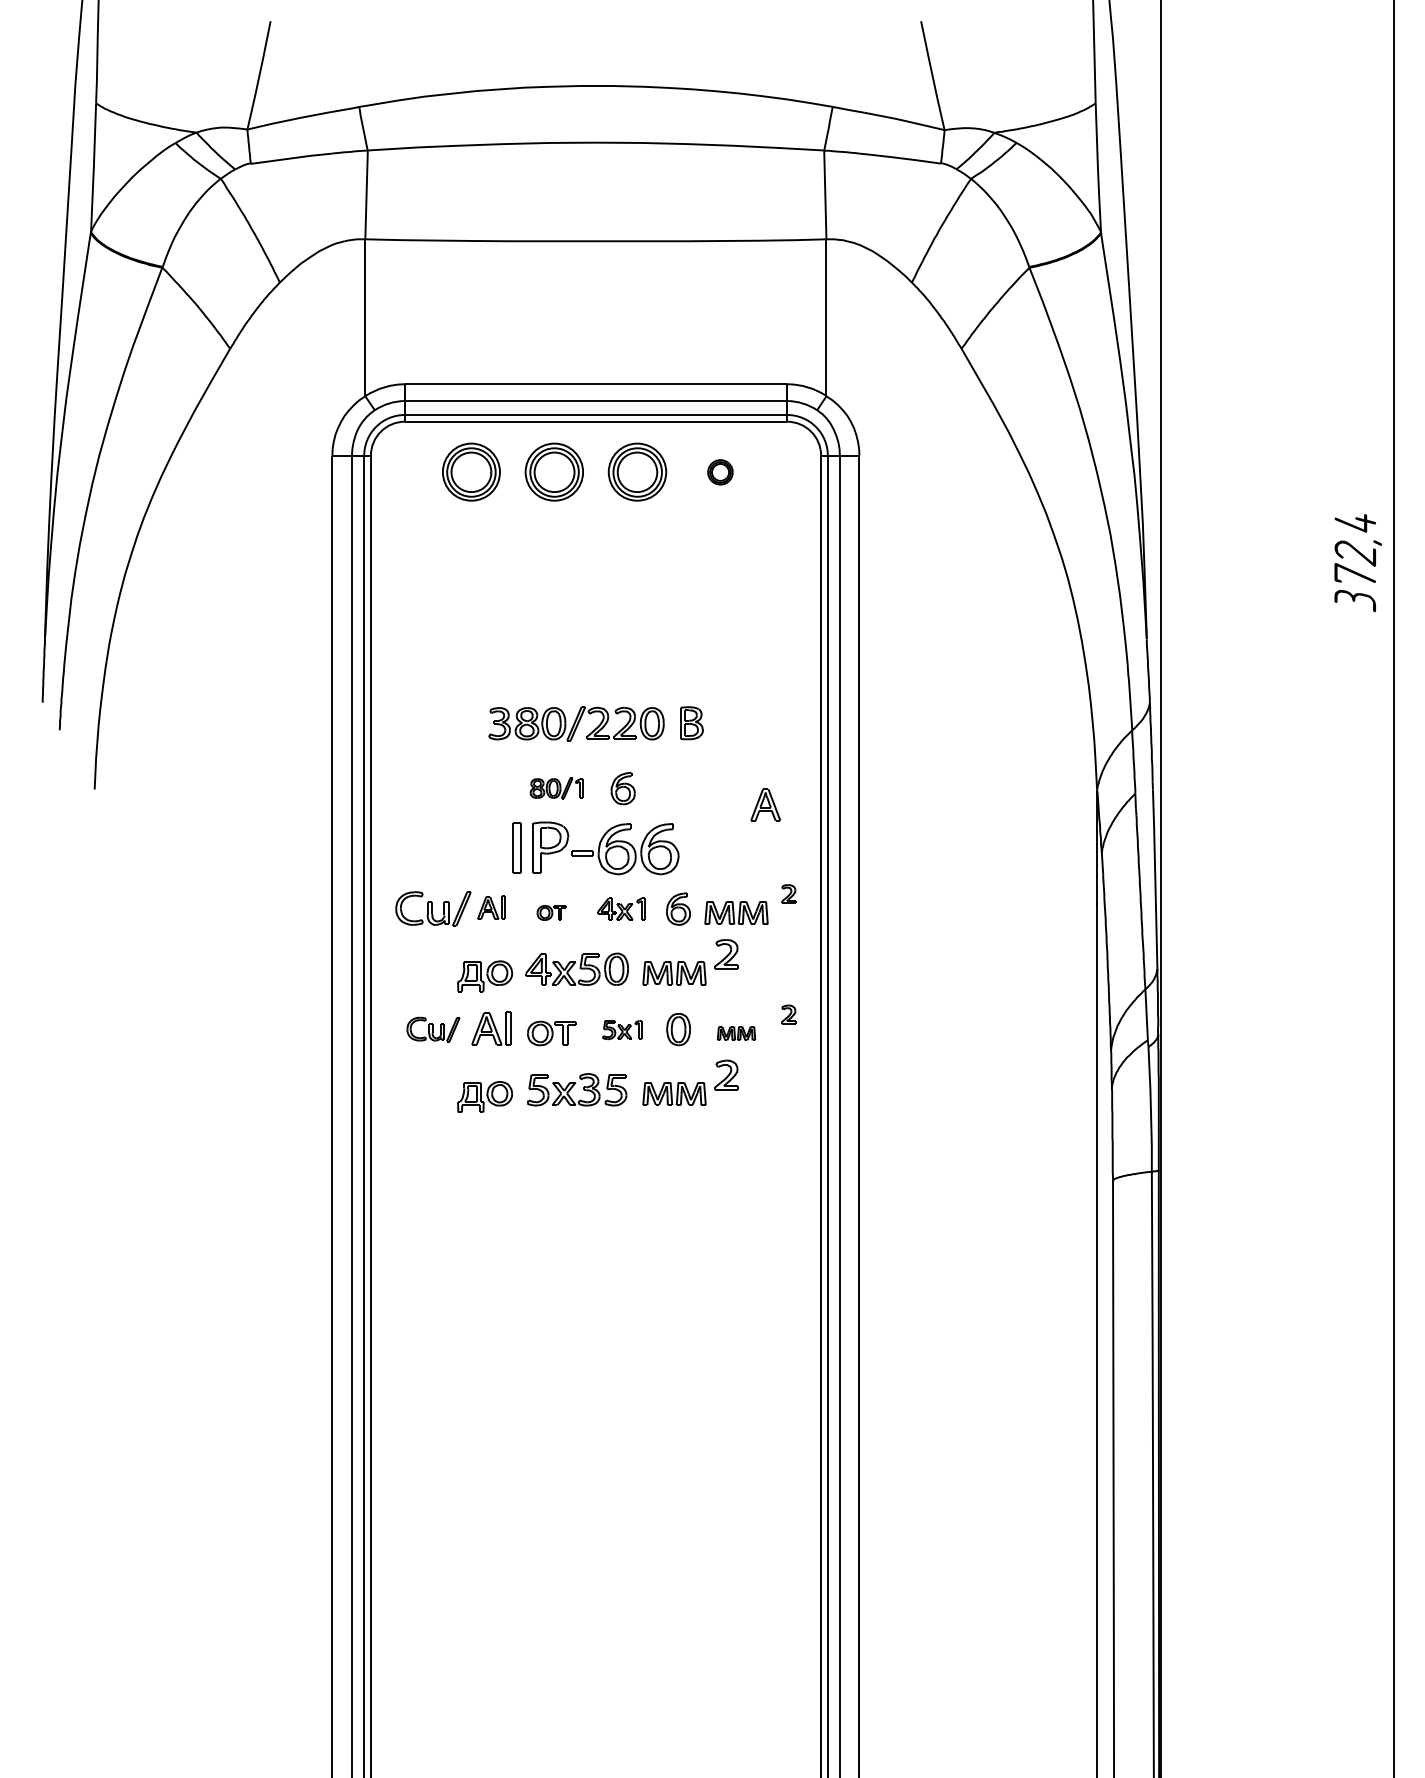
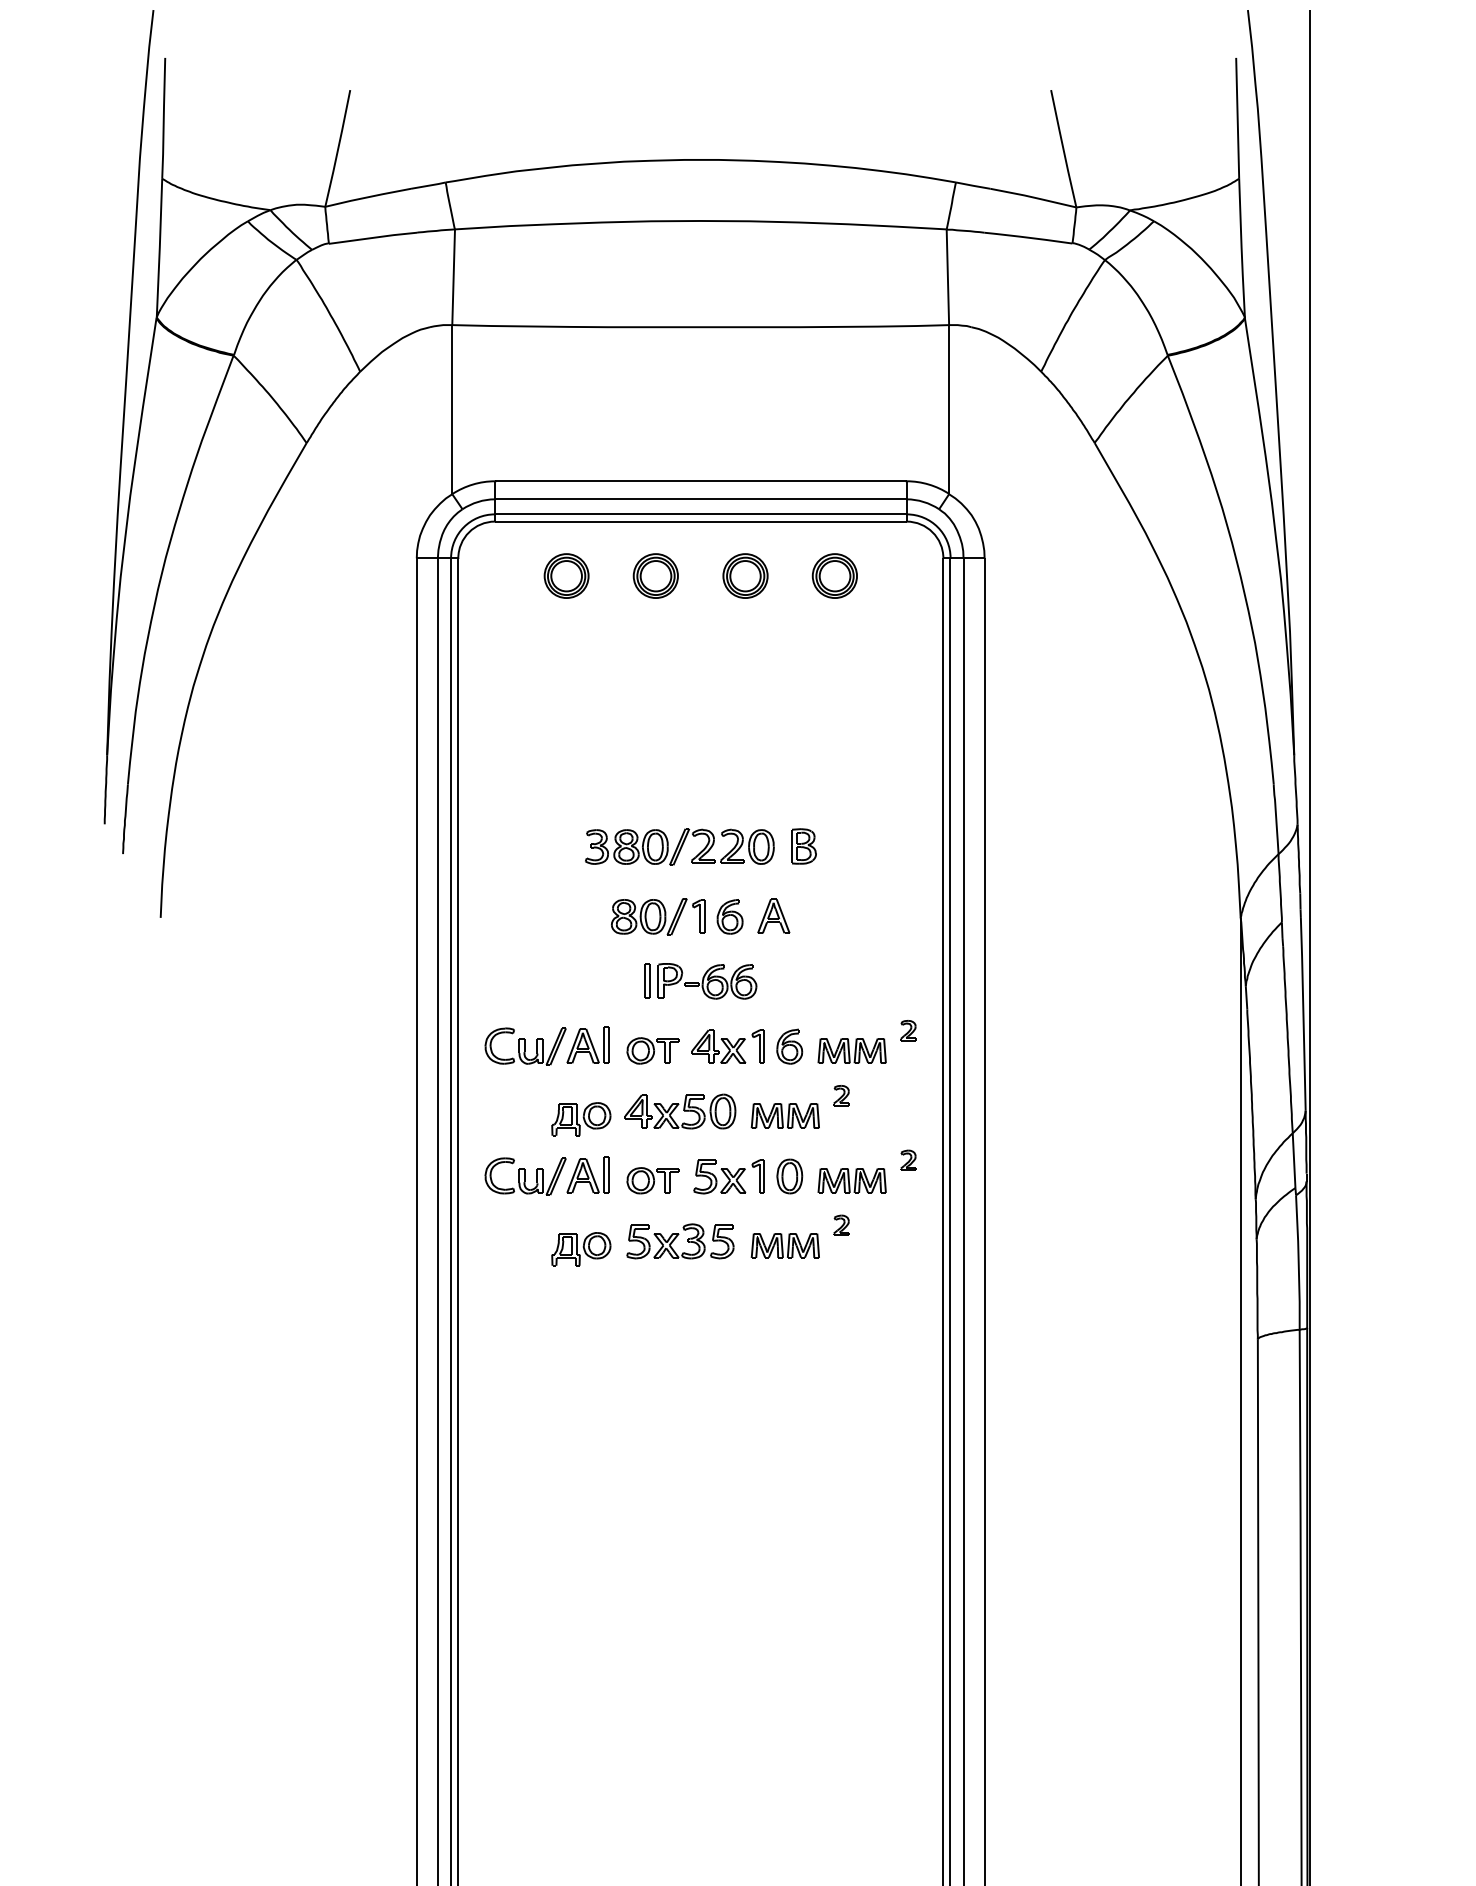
part: (471, 472) -> (566, 576), size x0.71
part: (553, 472) -> (655, 576), size x0.71
part: (637, 472) -> (745, 576), size x0.71
part: (720, 472) -> (834, 576), size x1.67
part: (556, 788) -> (658, 916), size x1.67
part: (765, 804) -> (773, 915), moved
part: (595, 848) -> (700, 981), size x0.62
part: (491, 907) -> (588, 1045), size x1.43
part: (621, 908) -> (728, 1046), size x1.43
part: (551, 912) -> (652, 1050), size x1.67
part: (726, 954) -> (841, 1095), size x0.62
part: (433, 1029) -> (525, 1176), size x1.43
part: (622, 1029) -> (729, 1176), size x1.67
part: (736, 1033) -> (852, 1180), size x1.67
part: (726, 1074) -> (841, 1224), size x0.62

